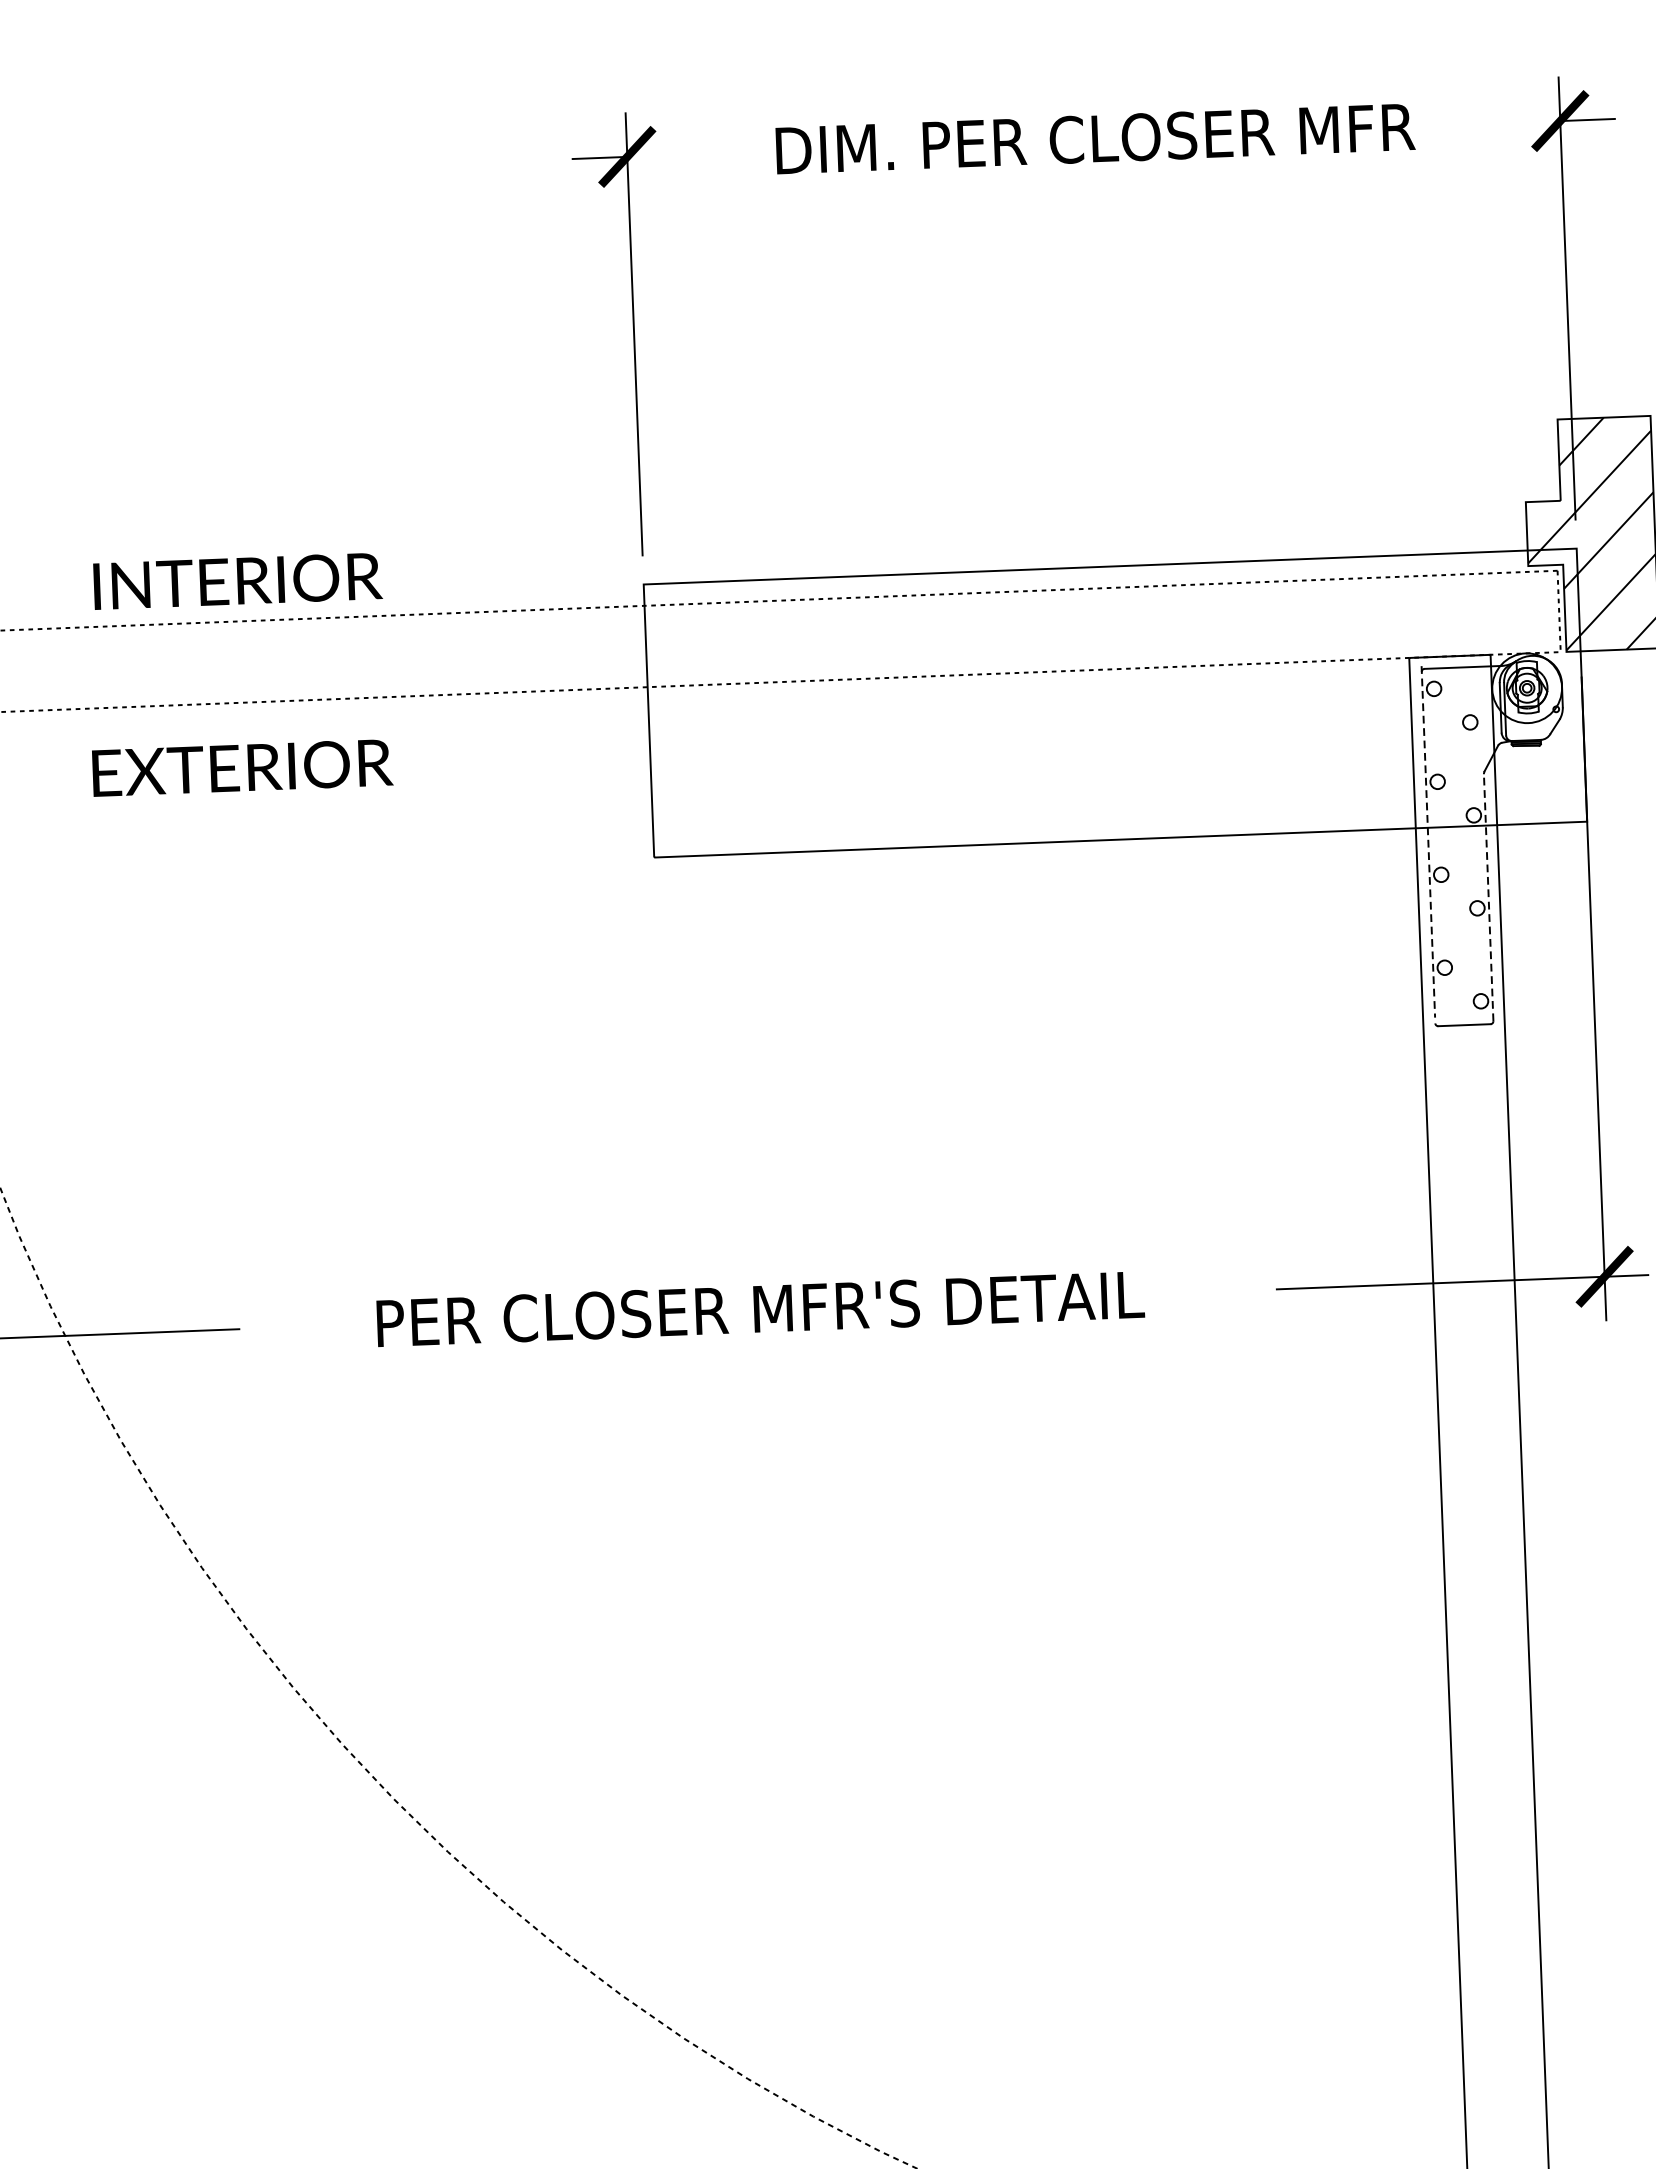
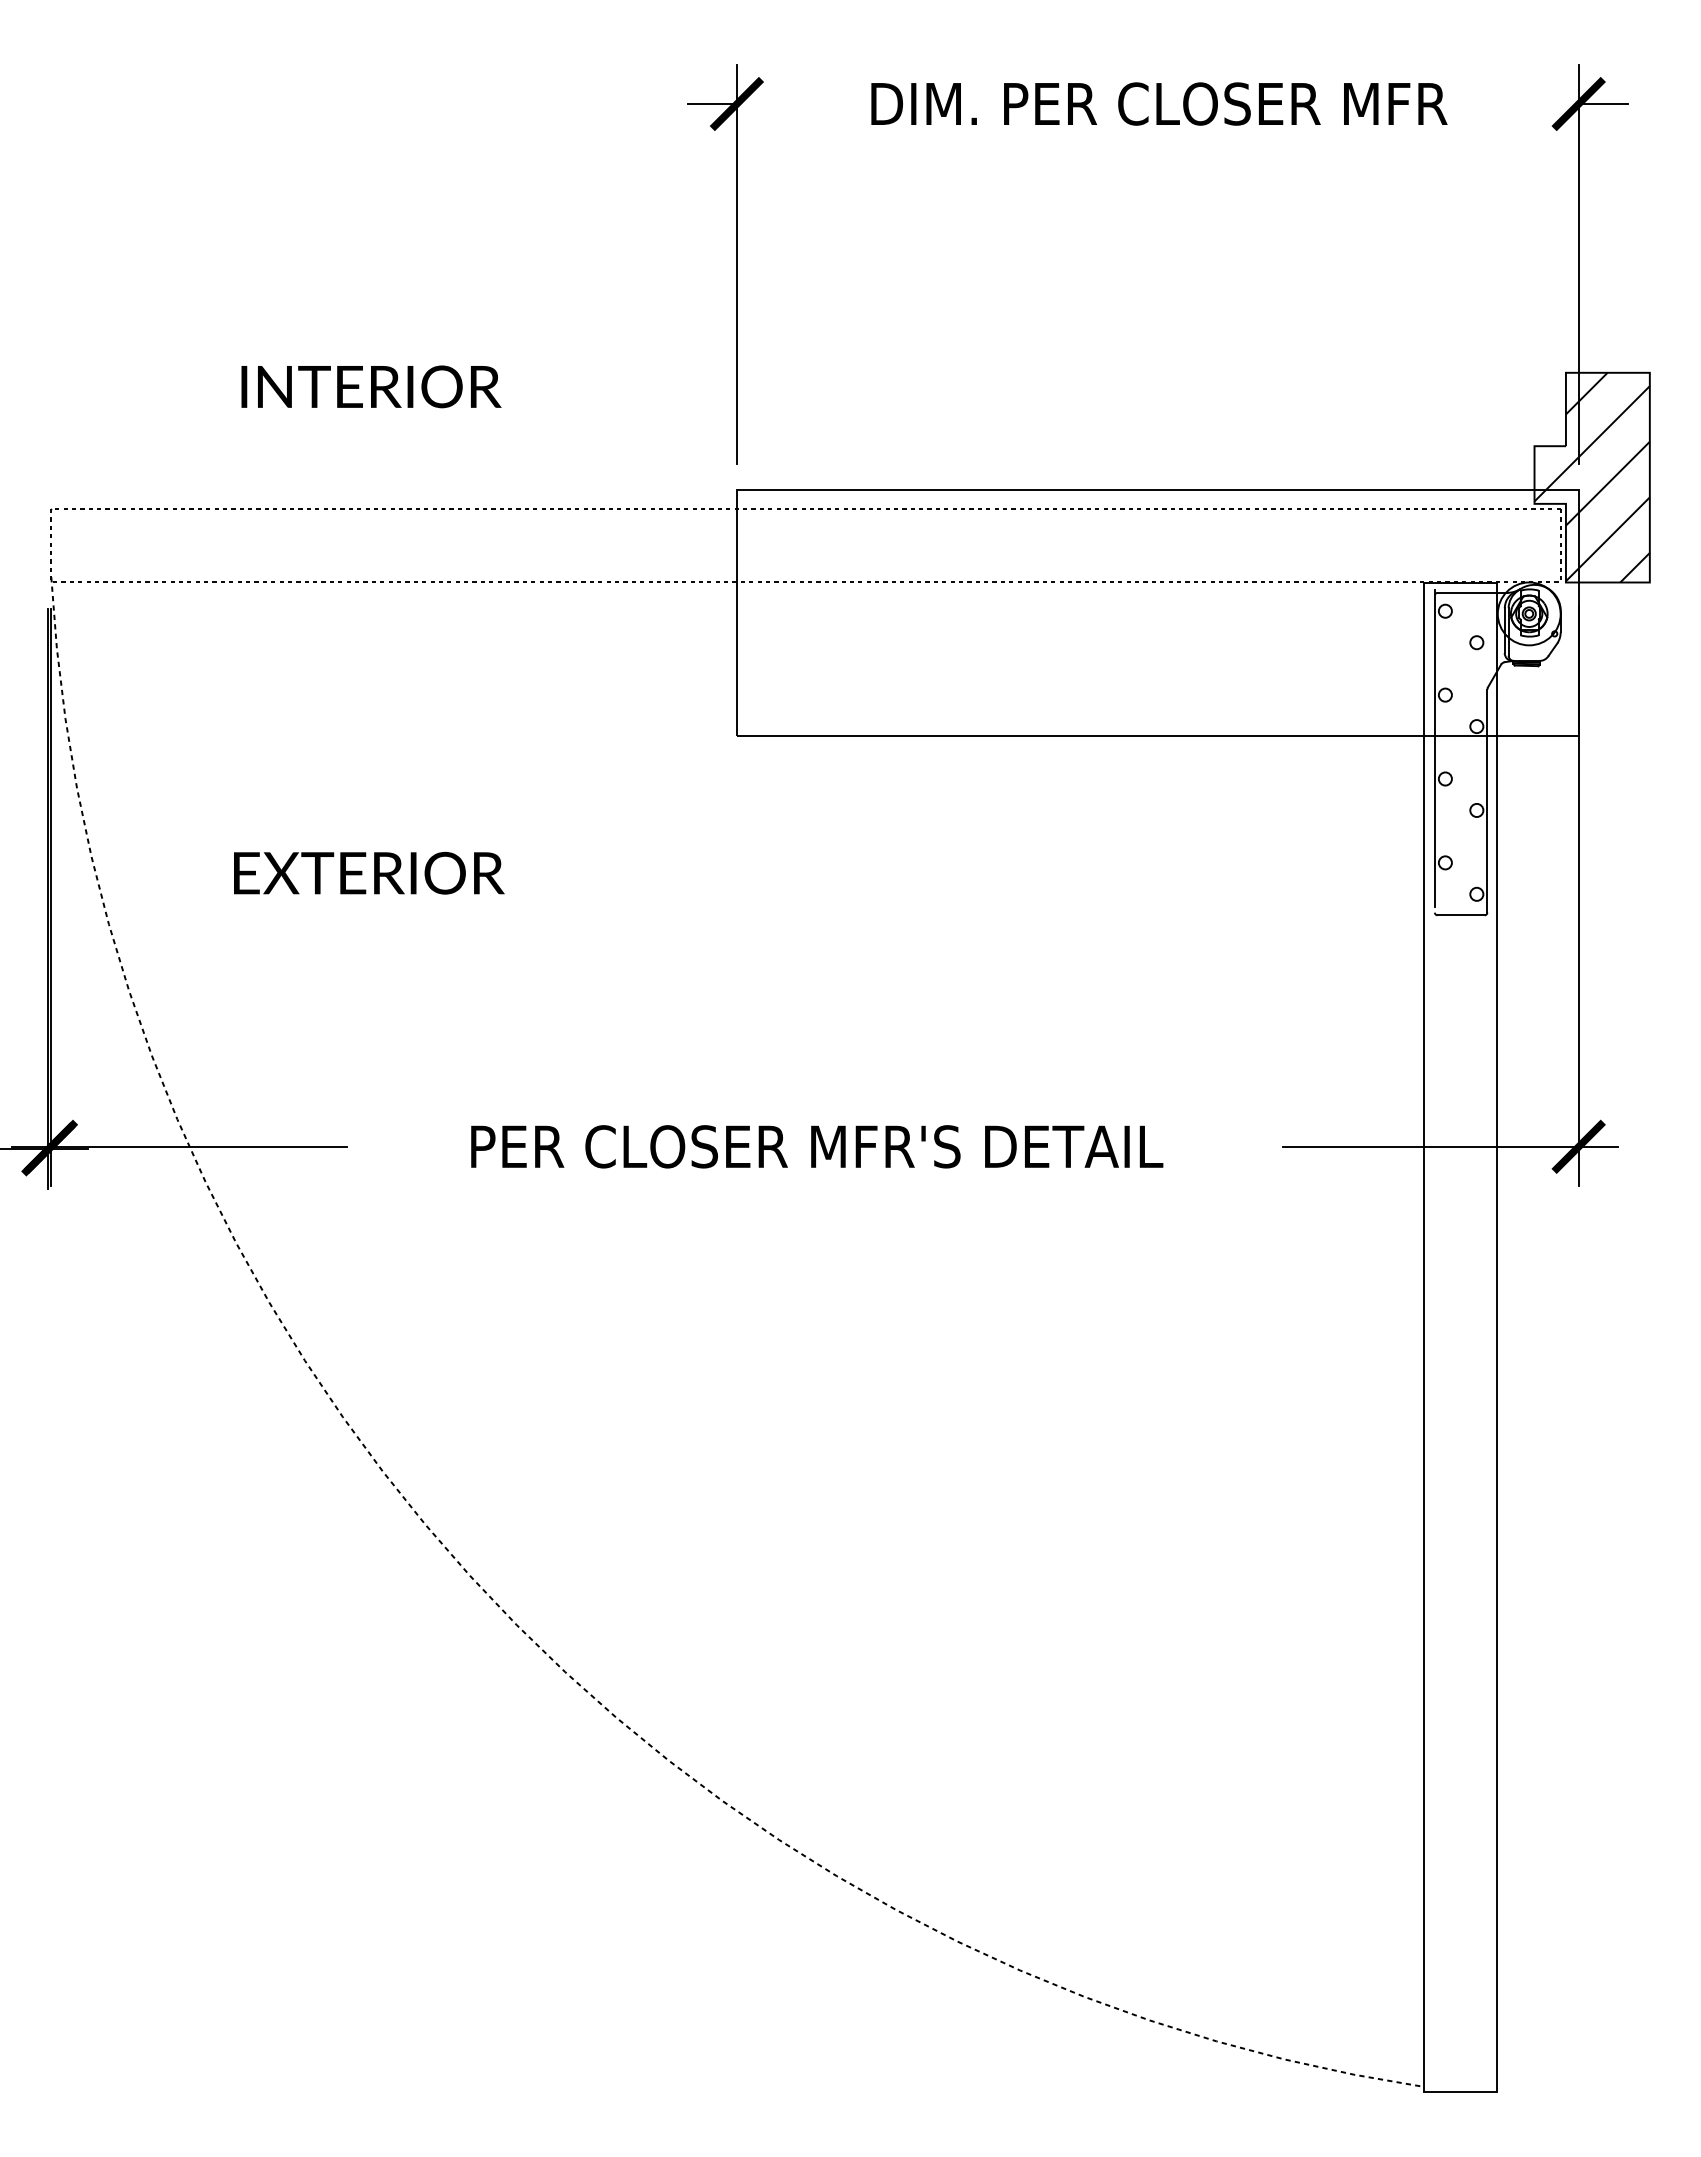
text: (238, 580) -> (371, 386), moved
text: (242, 767) -> (369, 872), moved
line: (1427, 841) -> (1434, 748), dashed -> solid
line: (1488, 896) -> (1487, 800), dashed -> solid

